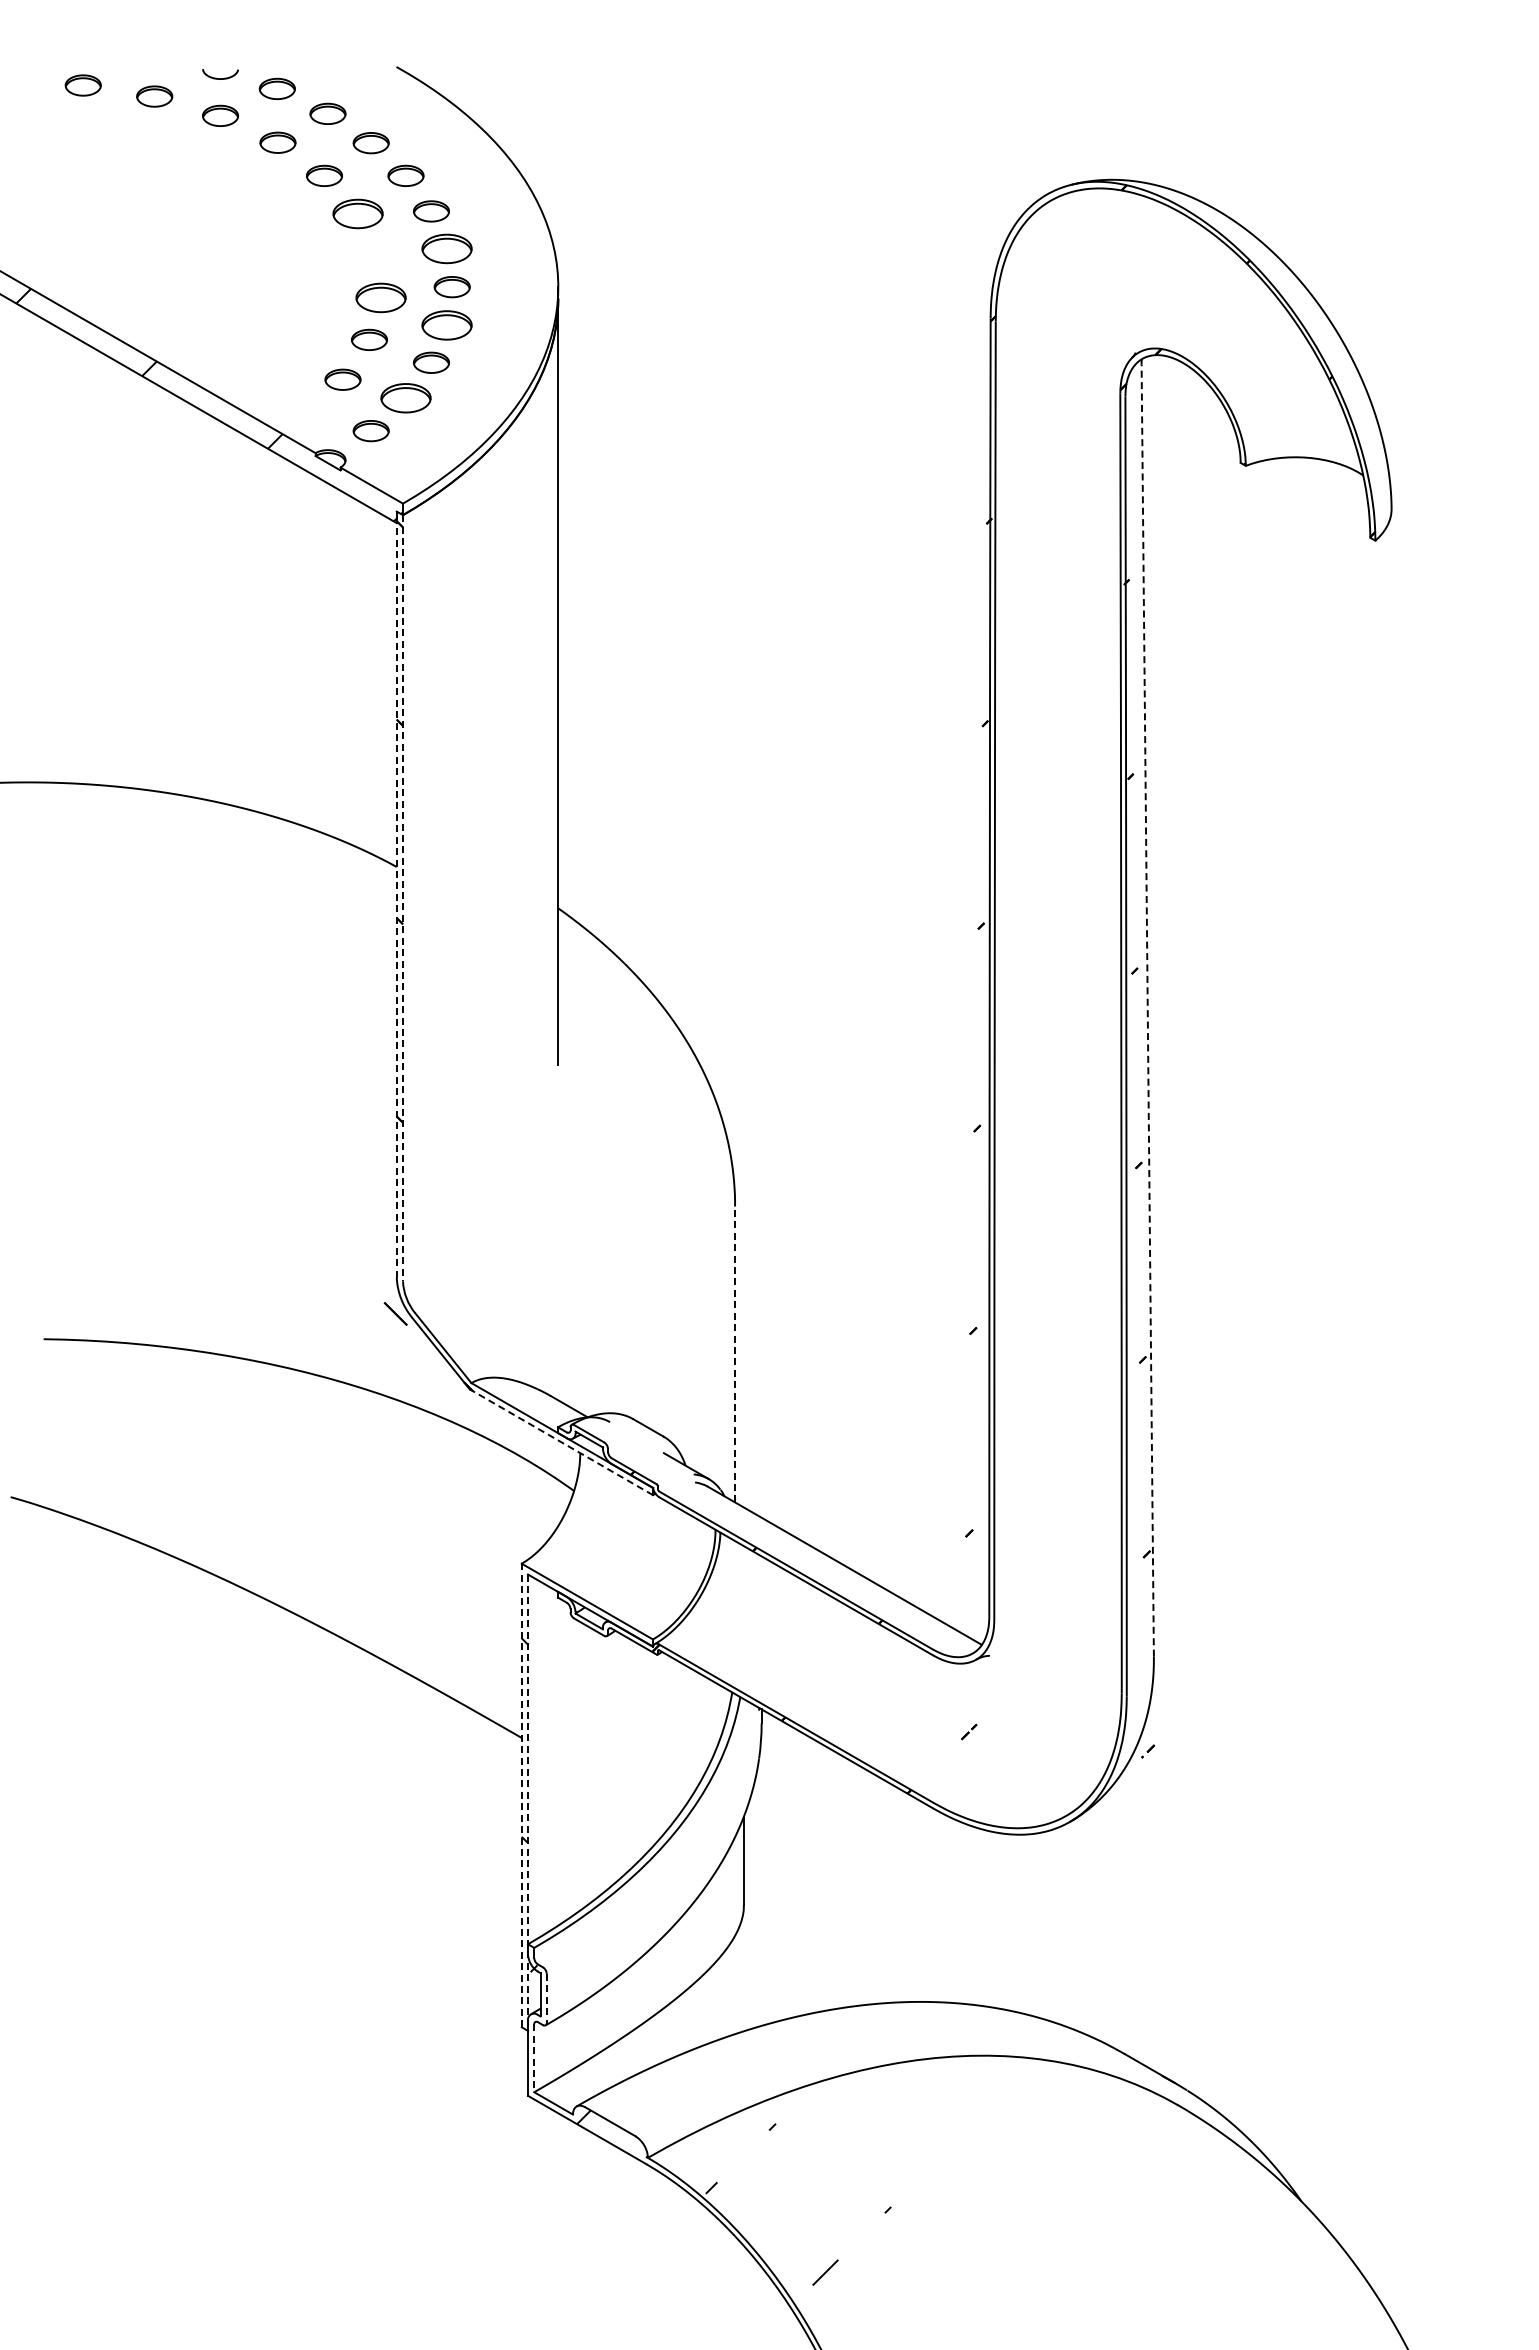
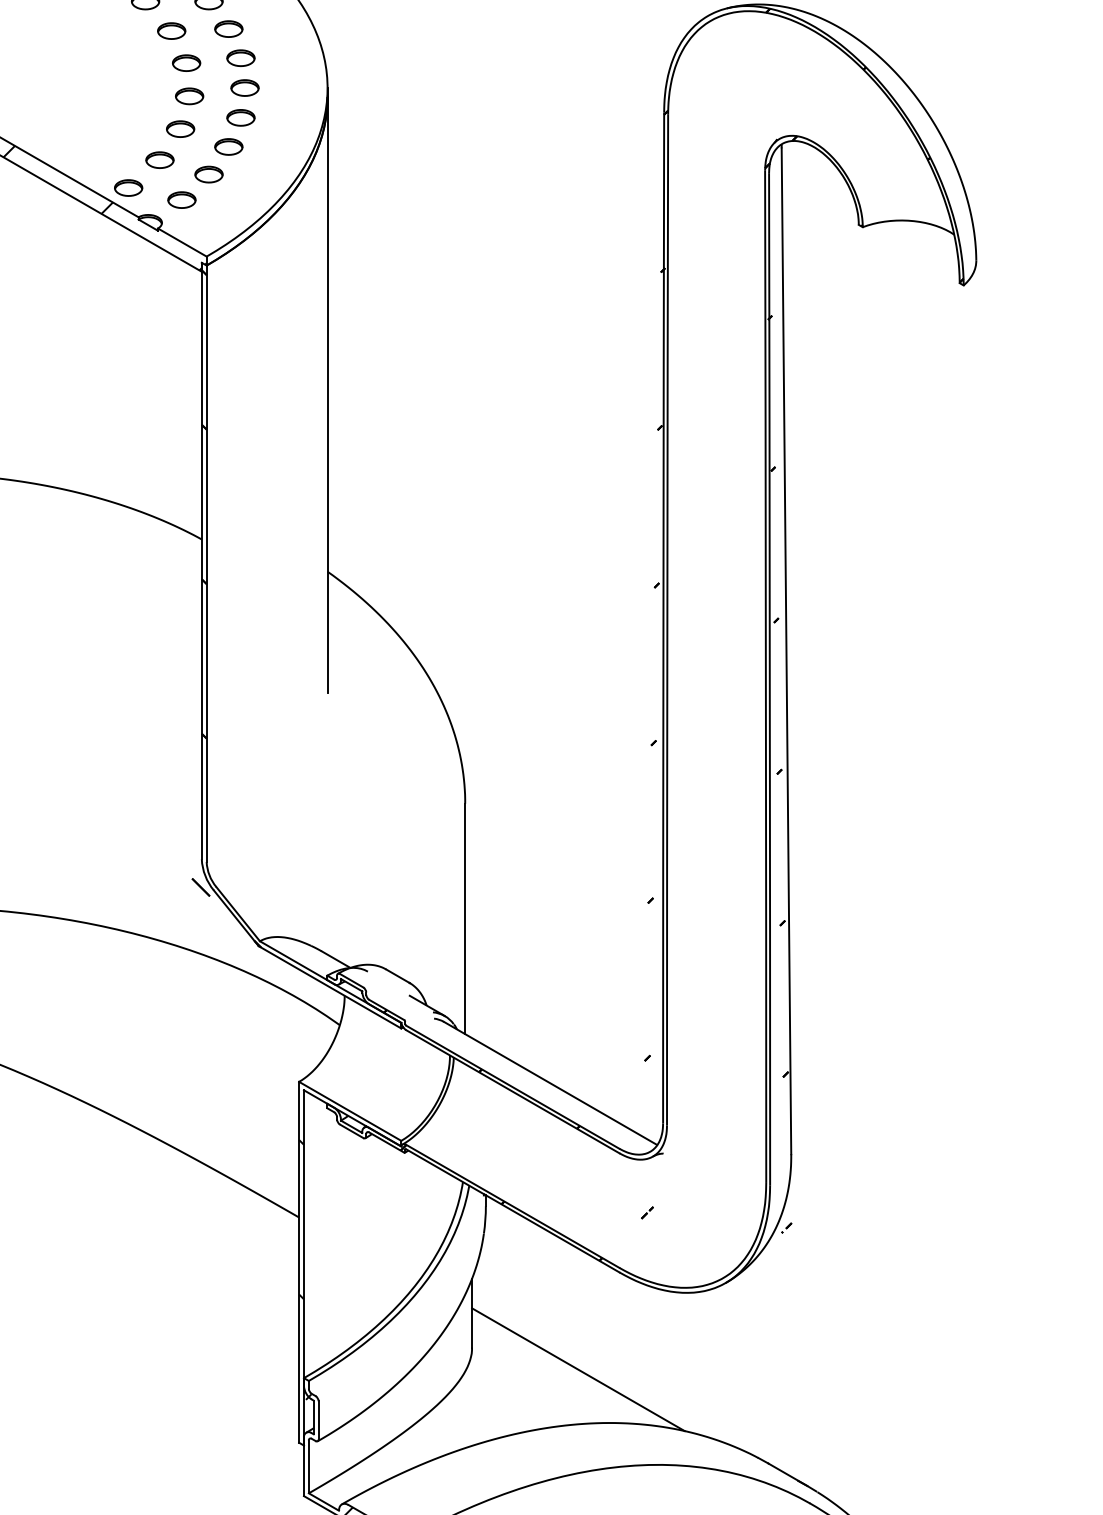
part: (357, 213) -> (171, 30), size x0.71
part: (446, 248) -> (240, 57), size x0.71
part: (376, 255) -> (186, 63), added
part: (380, 297) -> (189, 96), size x0.71
part: (446, 325) -> (240, 117), size x0.71
part: (405, 398) -> (208, 174), size x0.71
part: (302, 415) -> (128, 187), added
line: (396, 894) -> (201, 560), dashed -> solid
line: (403, 898) -> (207, 564), dashed -> solid
line: (1147, 1010) -> (786, 651), dashed -> solid
line: (735, 1354) -> (465, 918), dashed -> solid
line: (561, 1442) -> (330, 987), dashed -> solid
line: (521, 1795) -> (298, 1262), dashed -> solid
line: (528, 1803) -> (304, 1268), dashed -> solid
line: (880, 1933) -> (578, 1369), added
line: (546, 1998) -> (318, 1420), dashed -> solid
line: (534, 2058) -> (309, 1467), dashed -> solid

